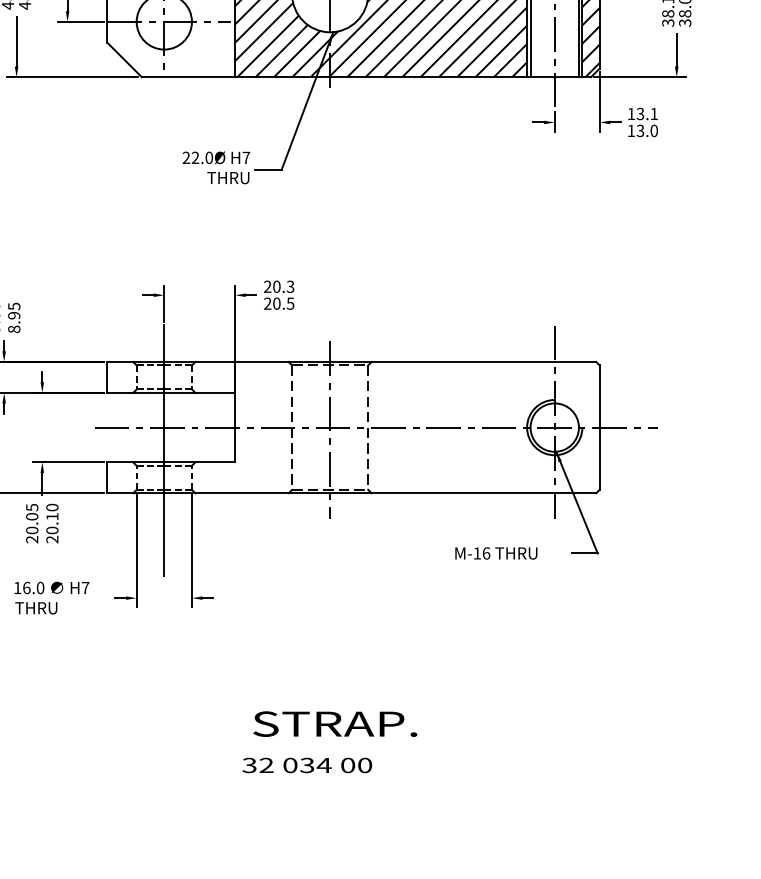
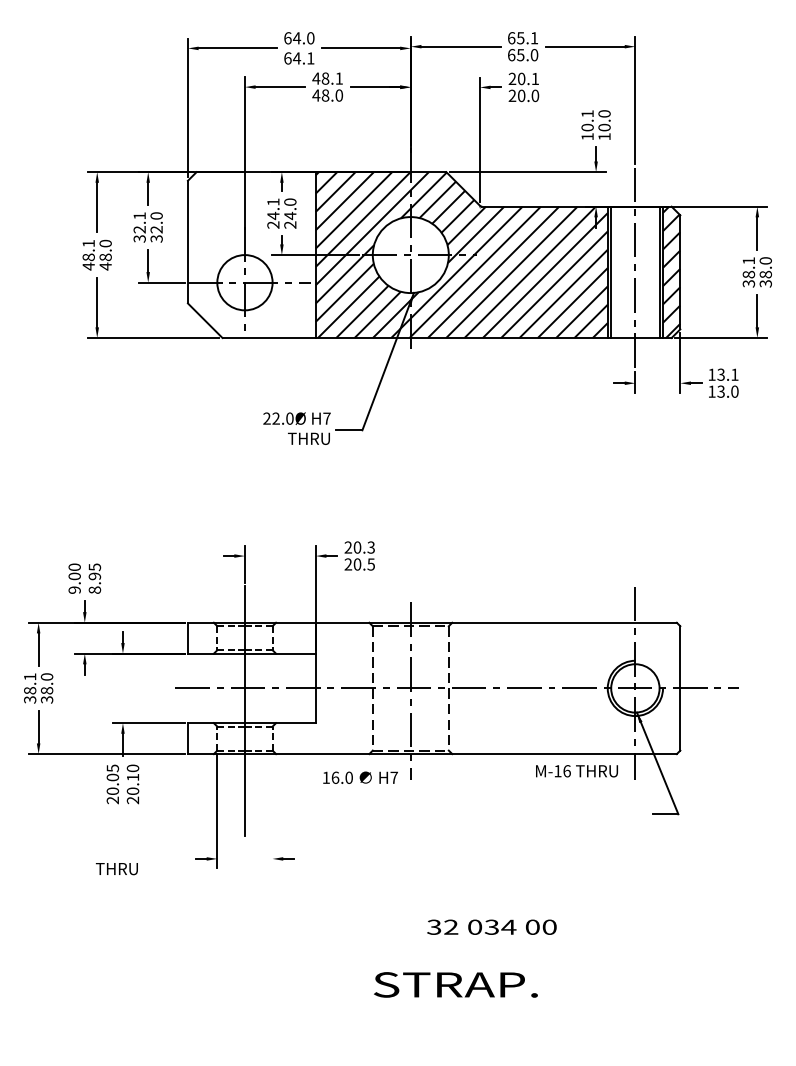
line: (191, 549) -> (272, 810), removed
text: (495, 553) -> (576, 771), moved
text: (51, 587) -> (360, 777), moved
text: (334, 723) -> (455, 984), moved
text: (306, 764) -> (491, 926), moved

